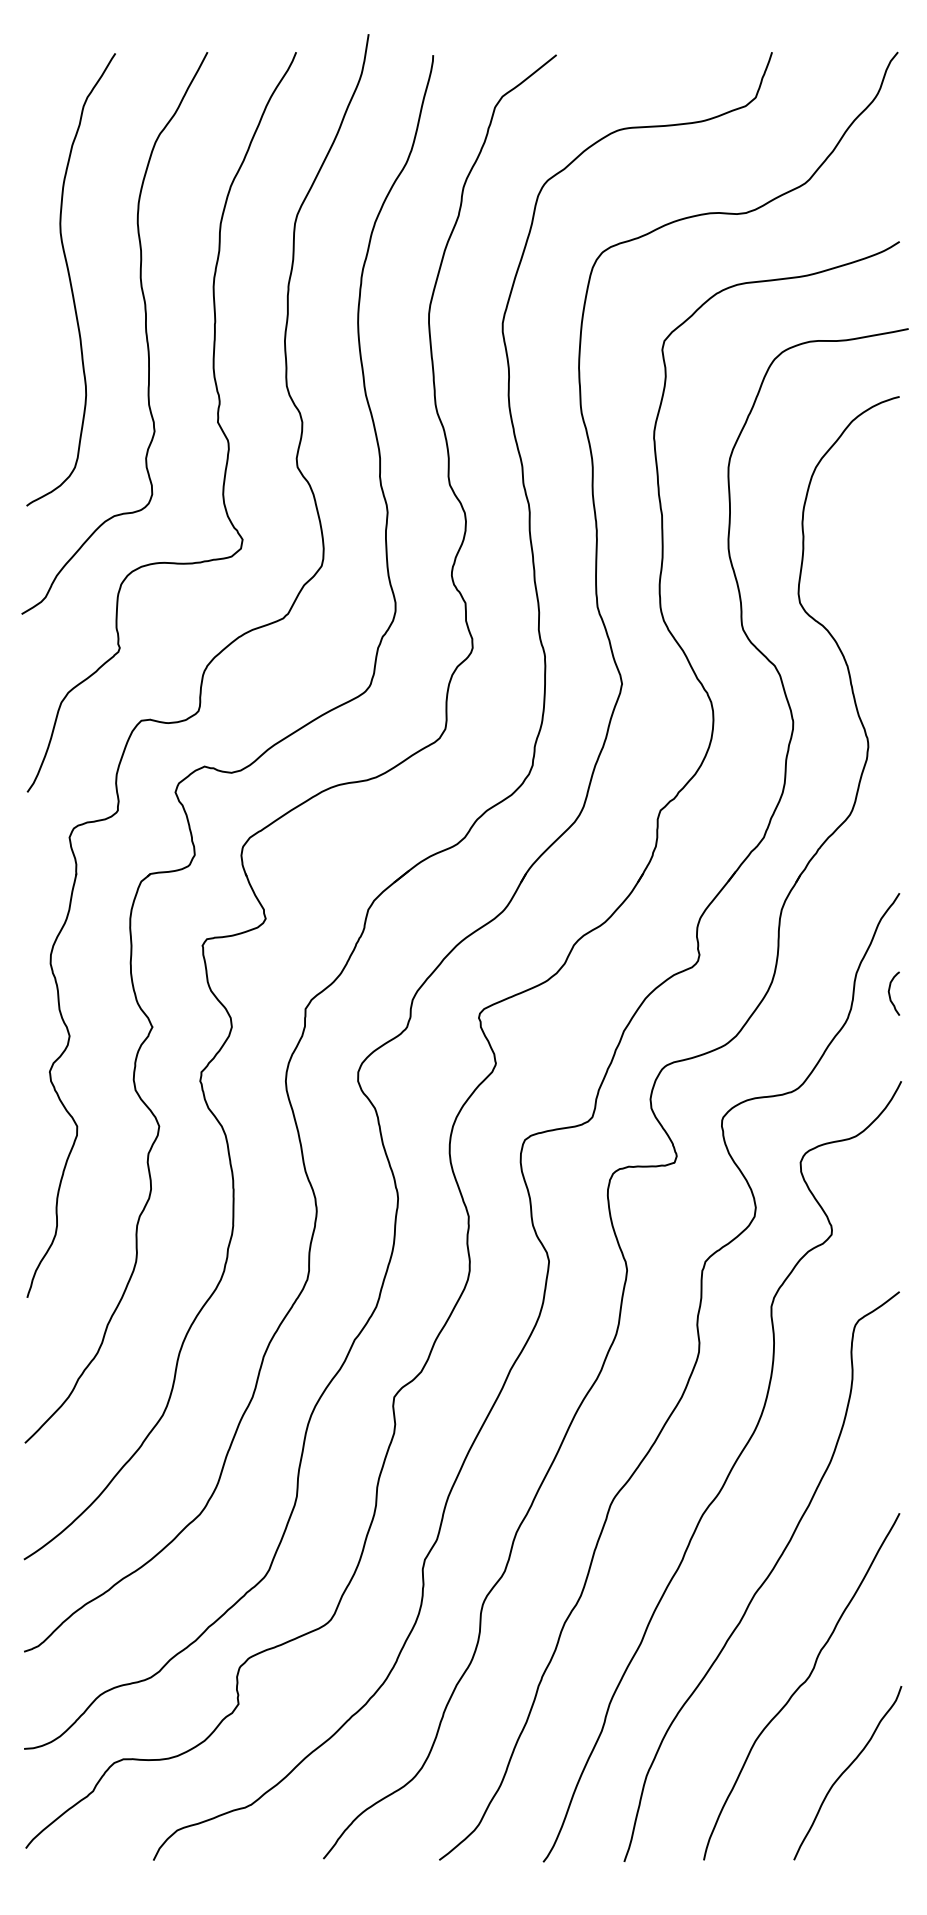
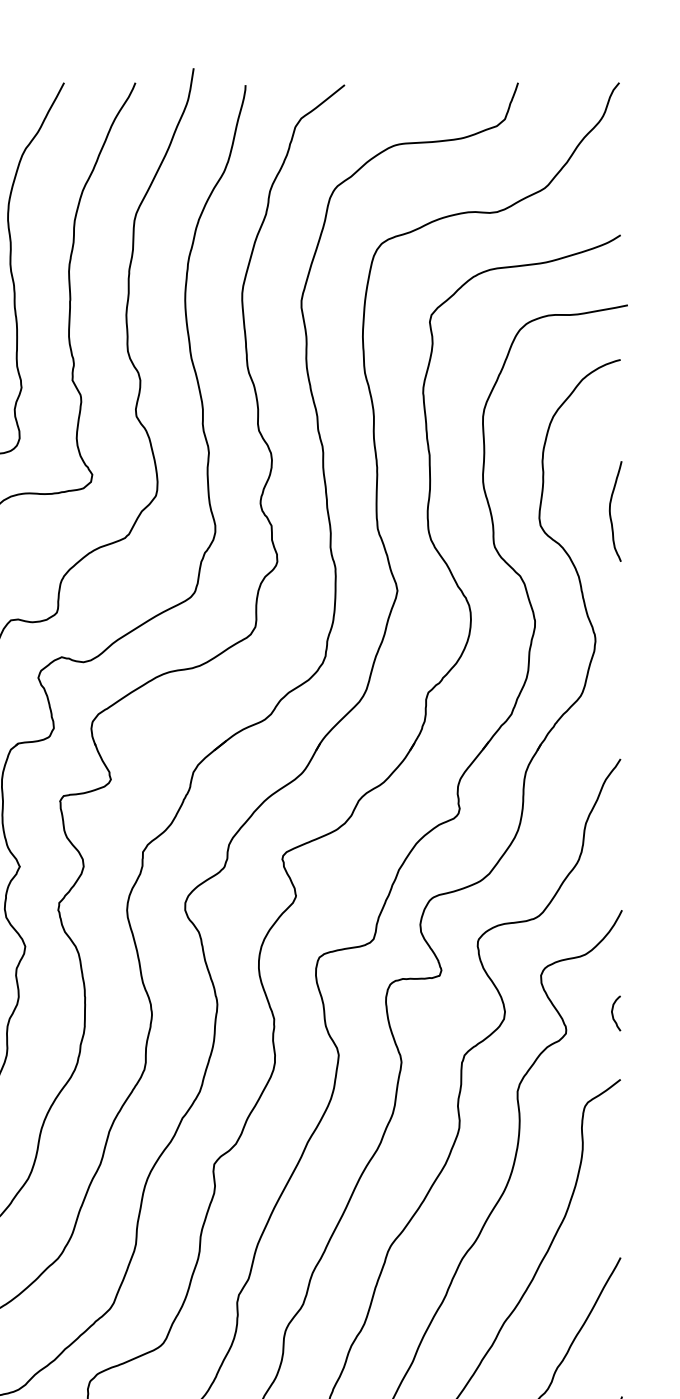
curve: (887, 585) -> (610, 511), added
curve: (890, 993) -> (613, 1013), moved

